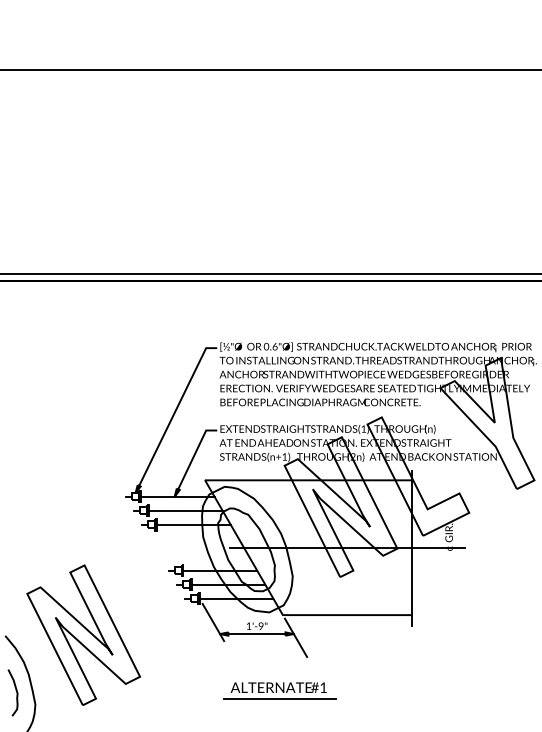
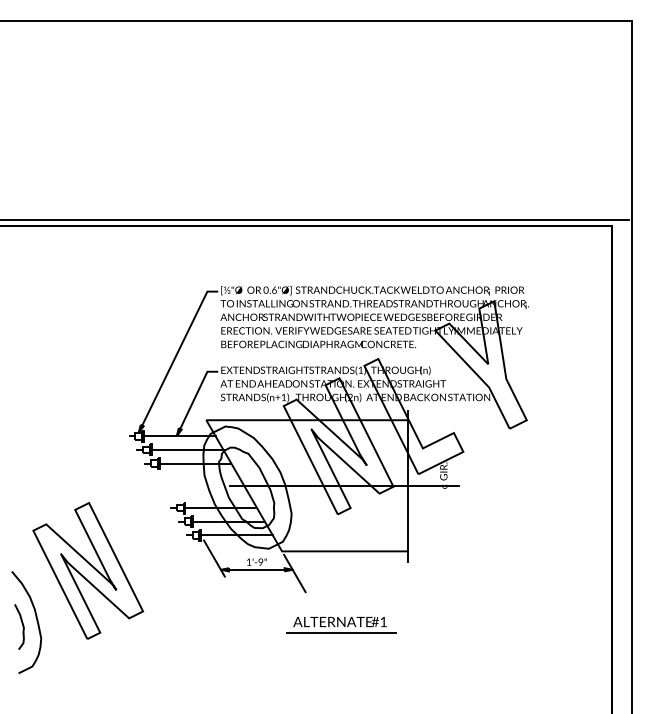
part: (280, 691) -> (341, 625), moved

